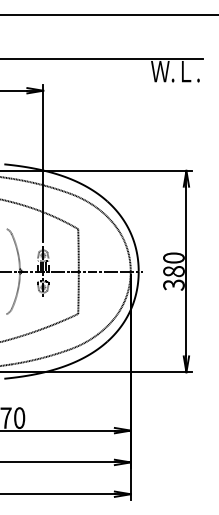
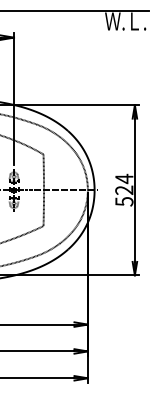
text: (173, 271) -> (123, 190), 380 -> 524

